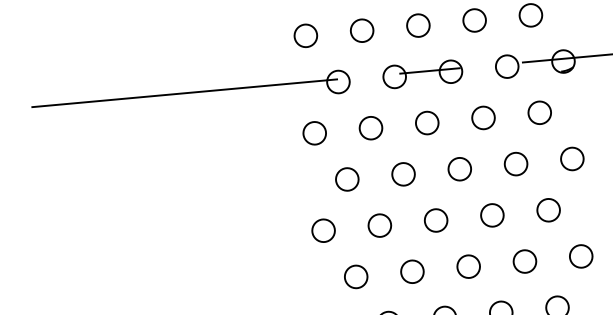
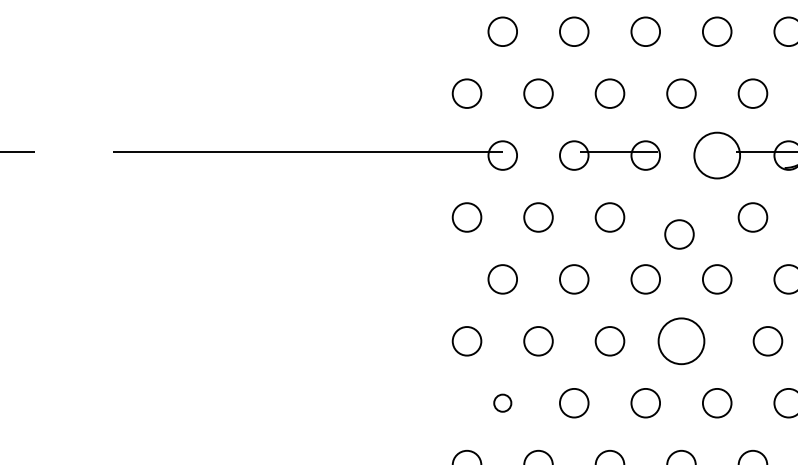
circle: (506, 66) -> (716, 155), size x1.6
circle: (483, 117) -> (679, 234), moved
circle: (548, 210) -> (767, 341), moved
circle: (492, 215) -> (681, 341), size x1.6
circle: (355, 276) -> (502, 402), size x0.6

